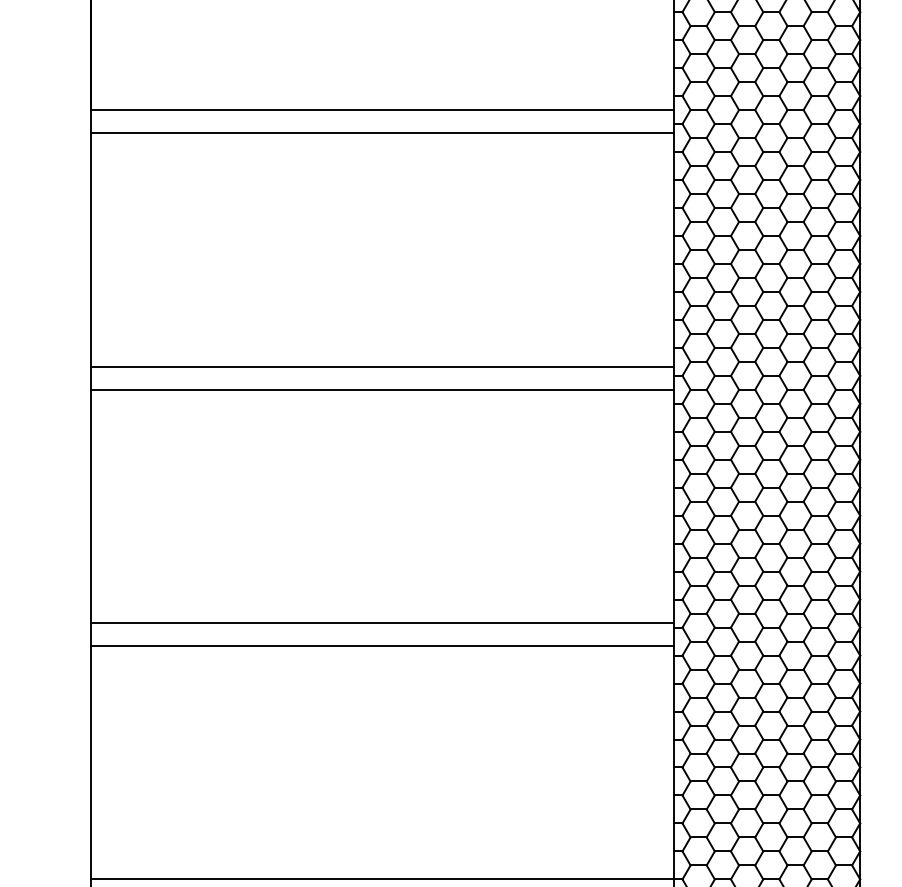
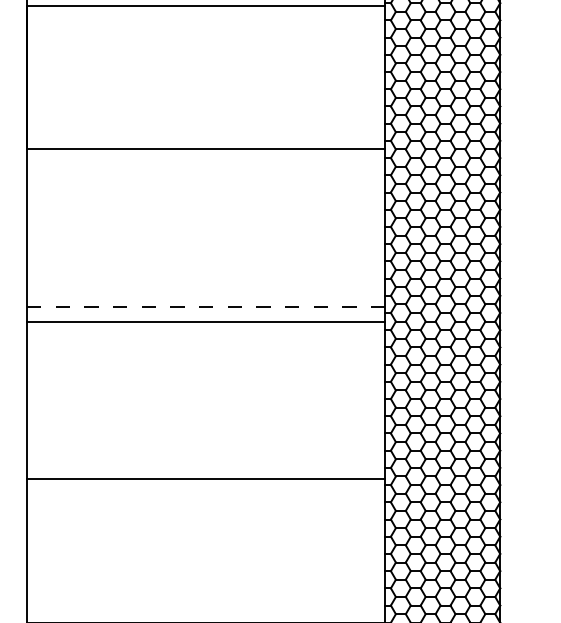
line: (381, 132) -> (205, 163), removed
line: (382, 366) -> (206, 307), solid -> dashed
line: (381, 623) -> (205, 465), removed

